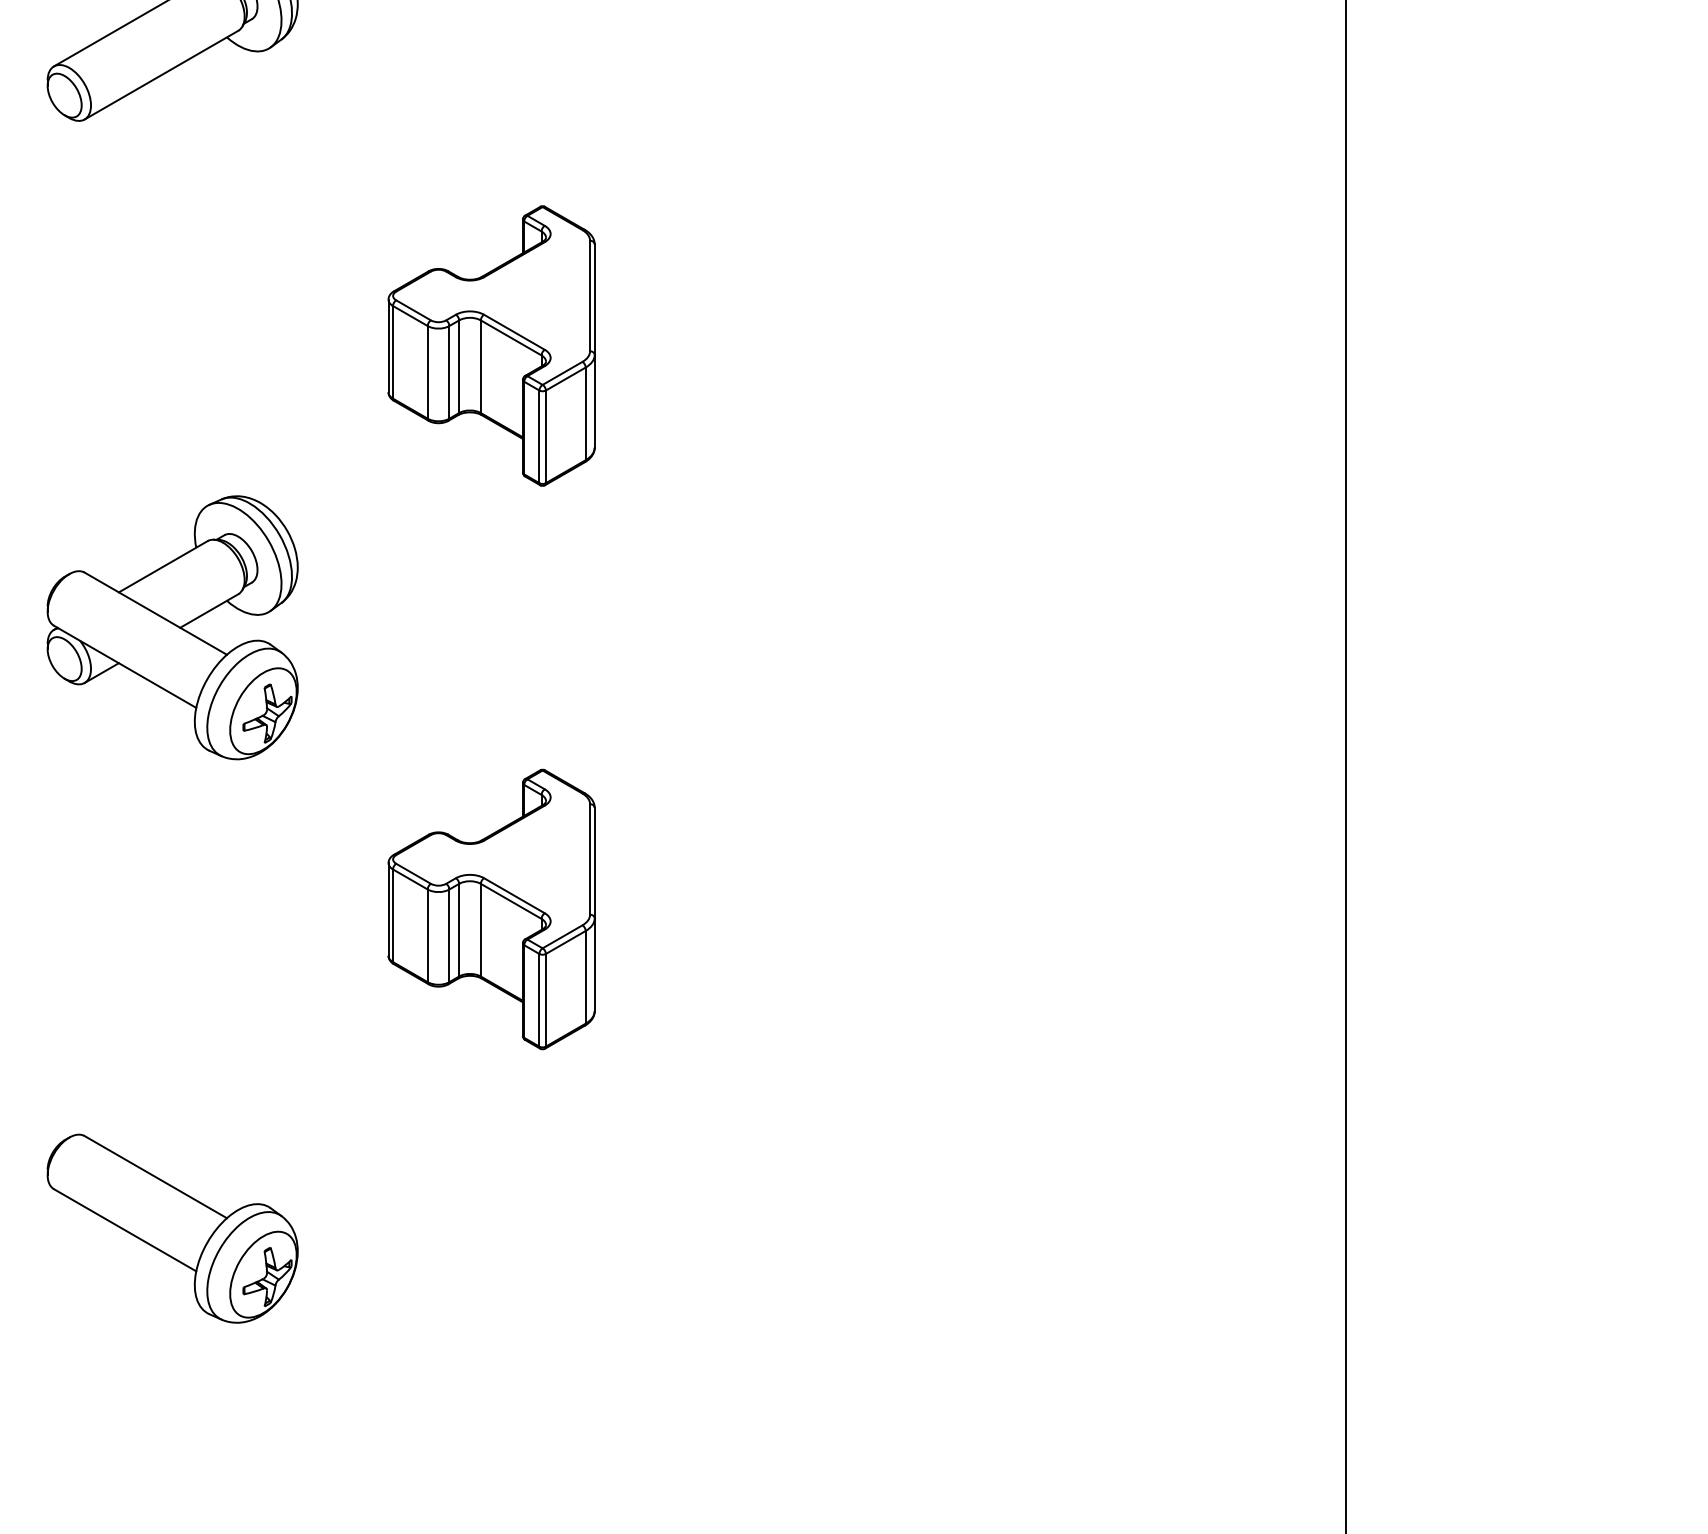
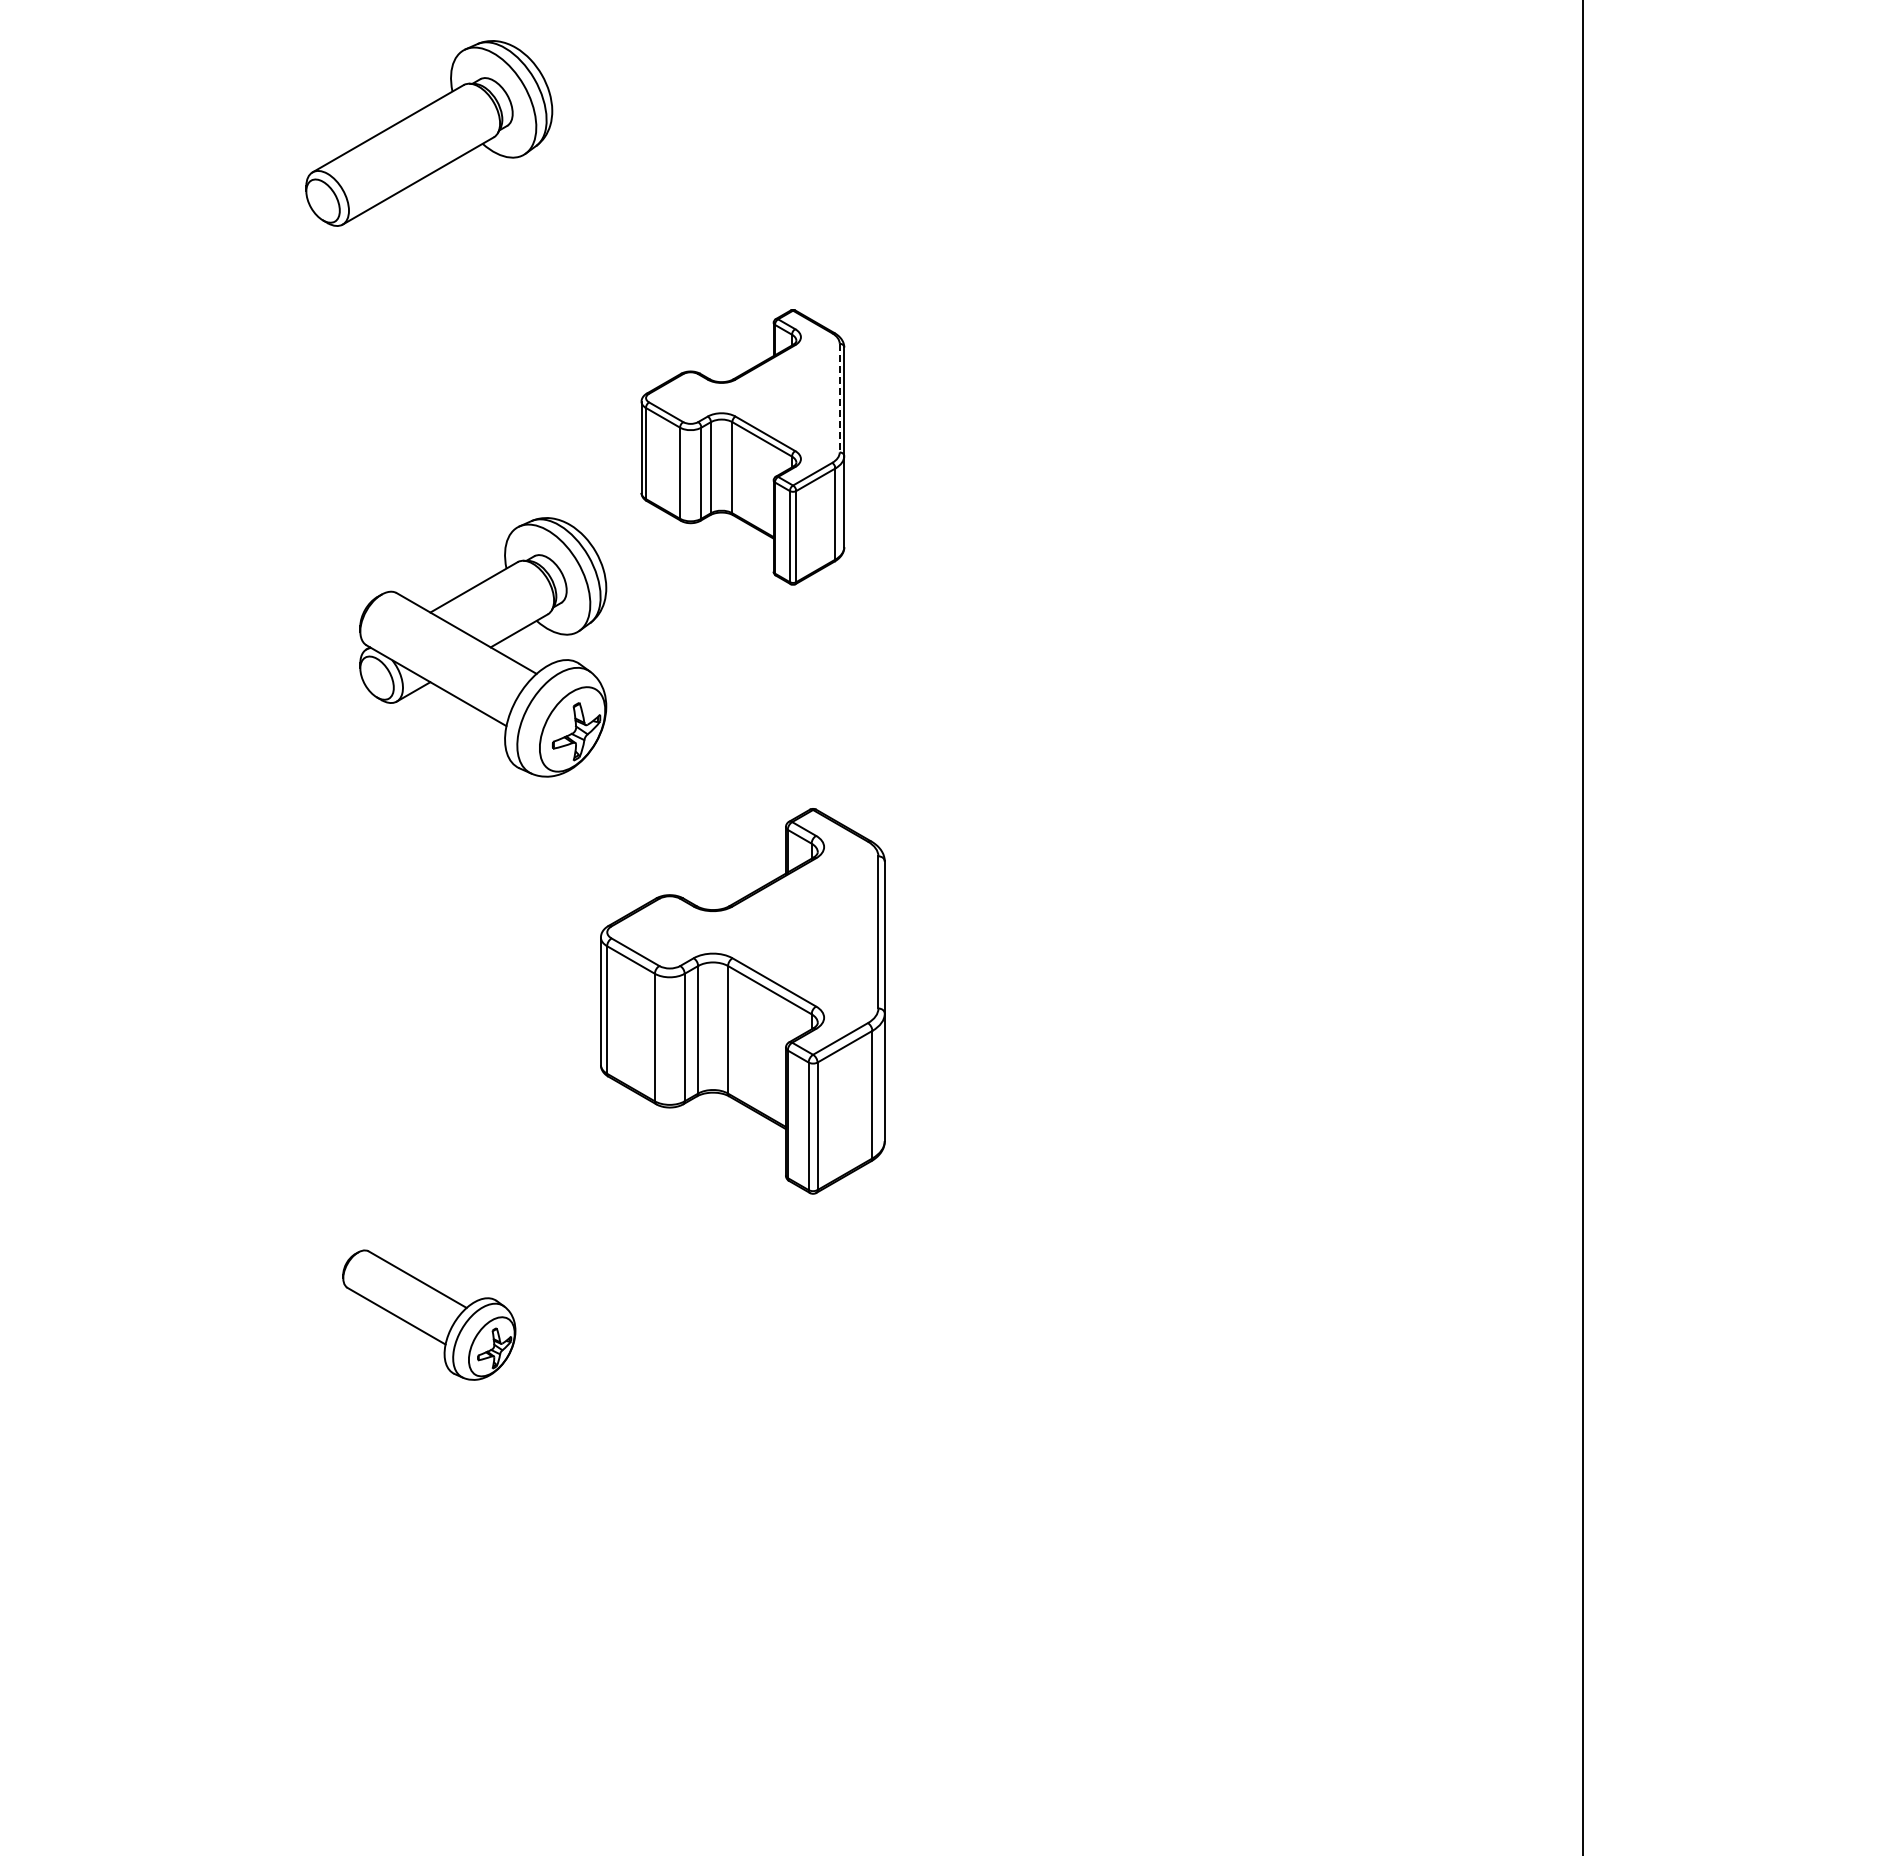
line: (589, 296) -> (839, 398), solid -> dashed
part: (172, 627) -> (483, 647), moved
part: (491, 909) -> (742, 1001), size x1.4
part: (172, 1227) -> (429, 1314), size x0.7

